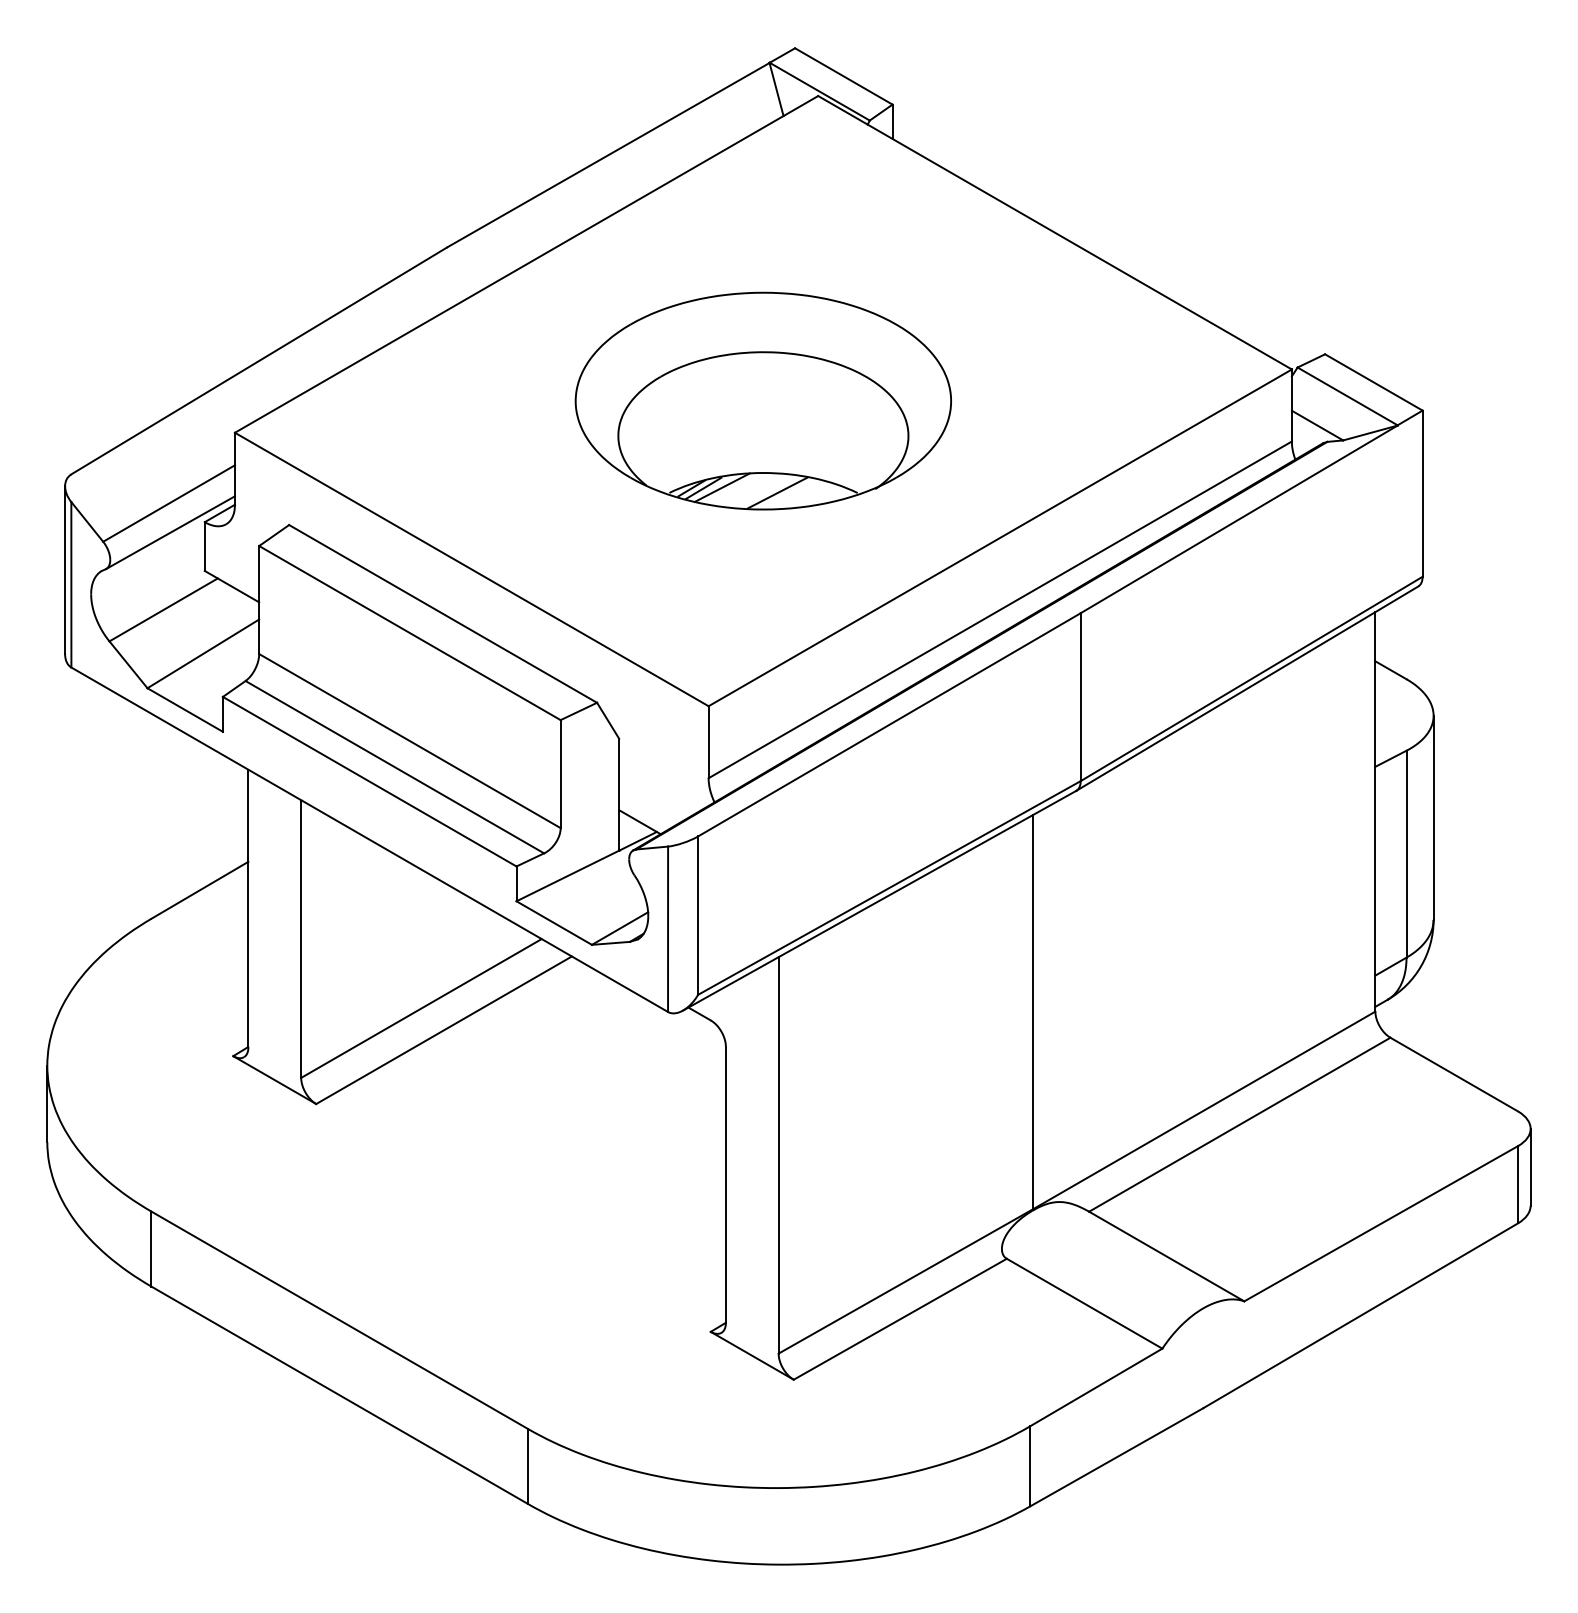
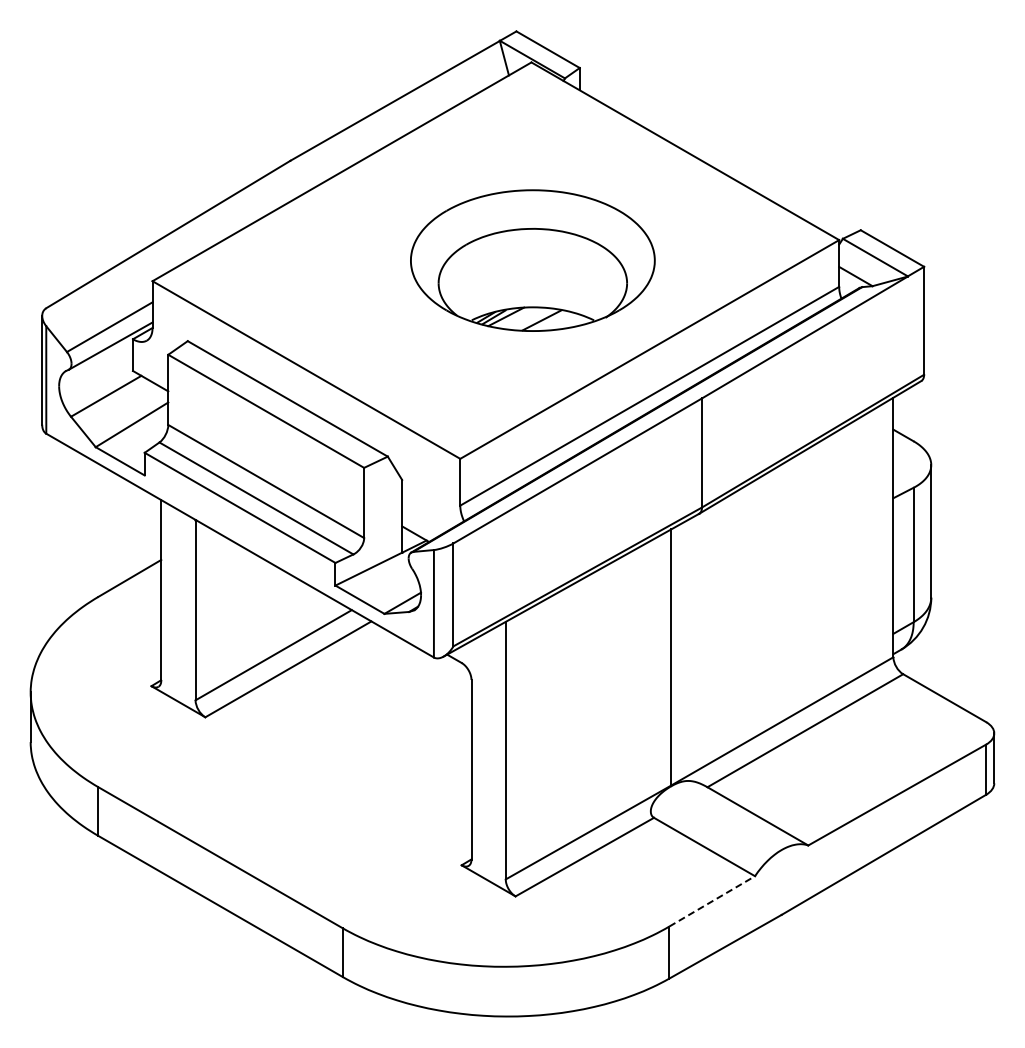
part: (762, 400) -> (532, 260), moved
line: (1096, 1387) -> (712, 901), solid -> dashed

